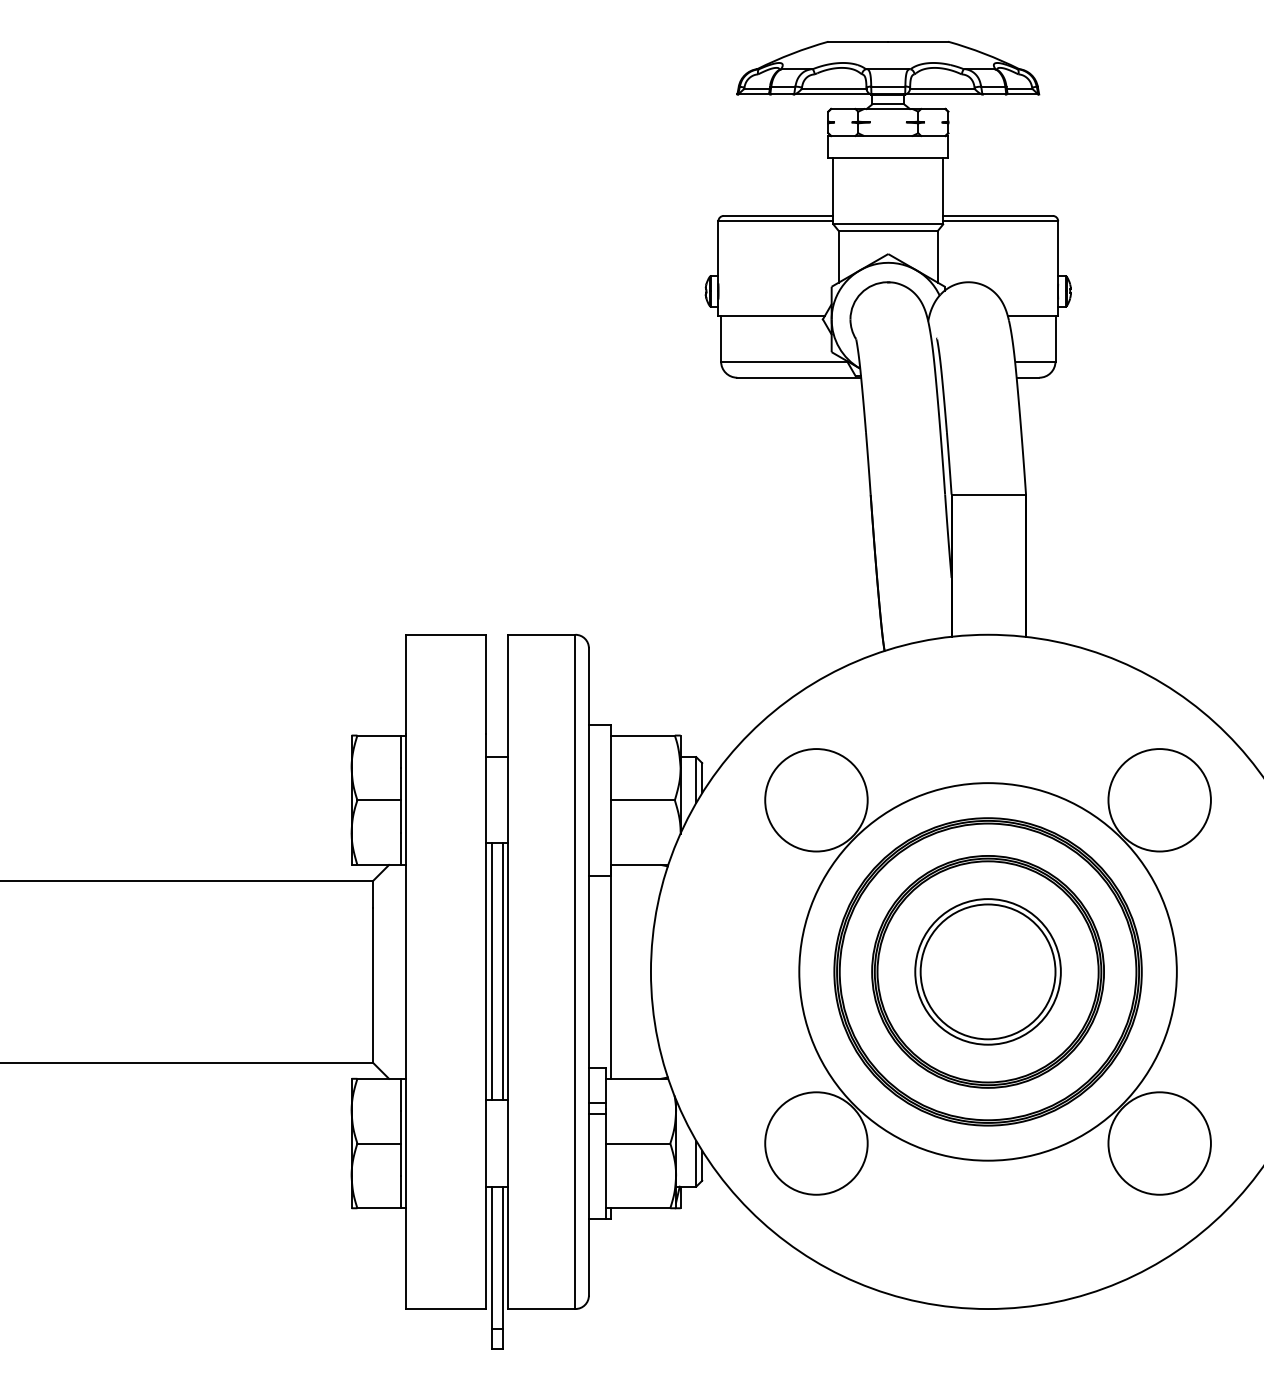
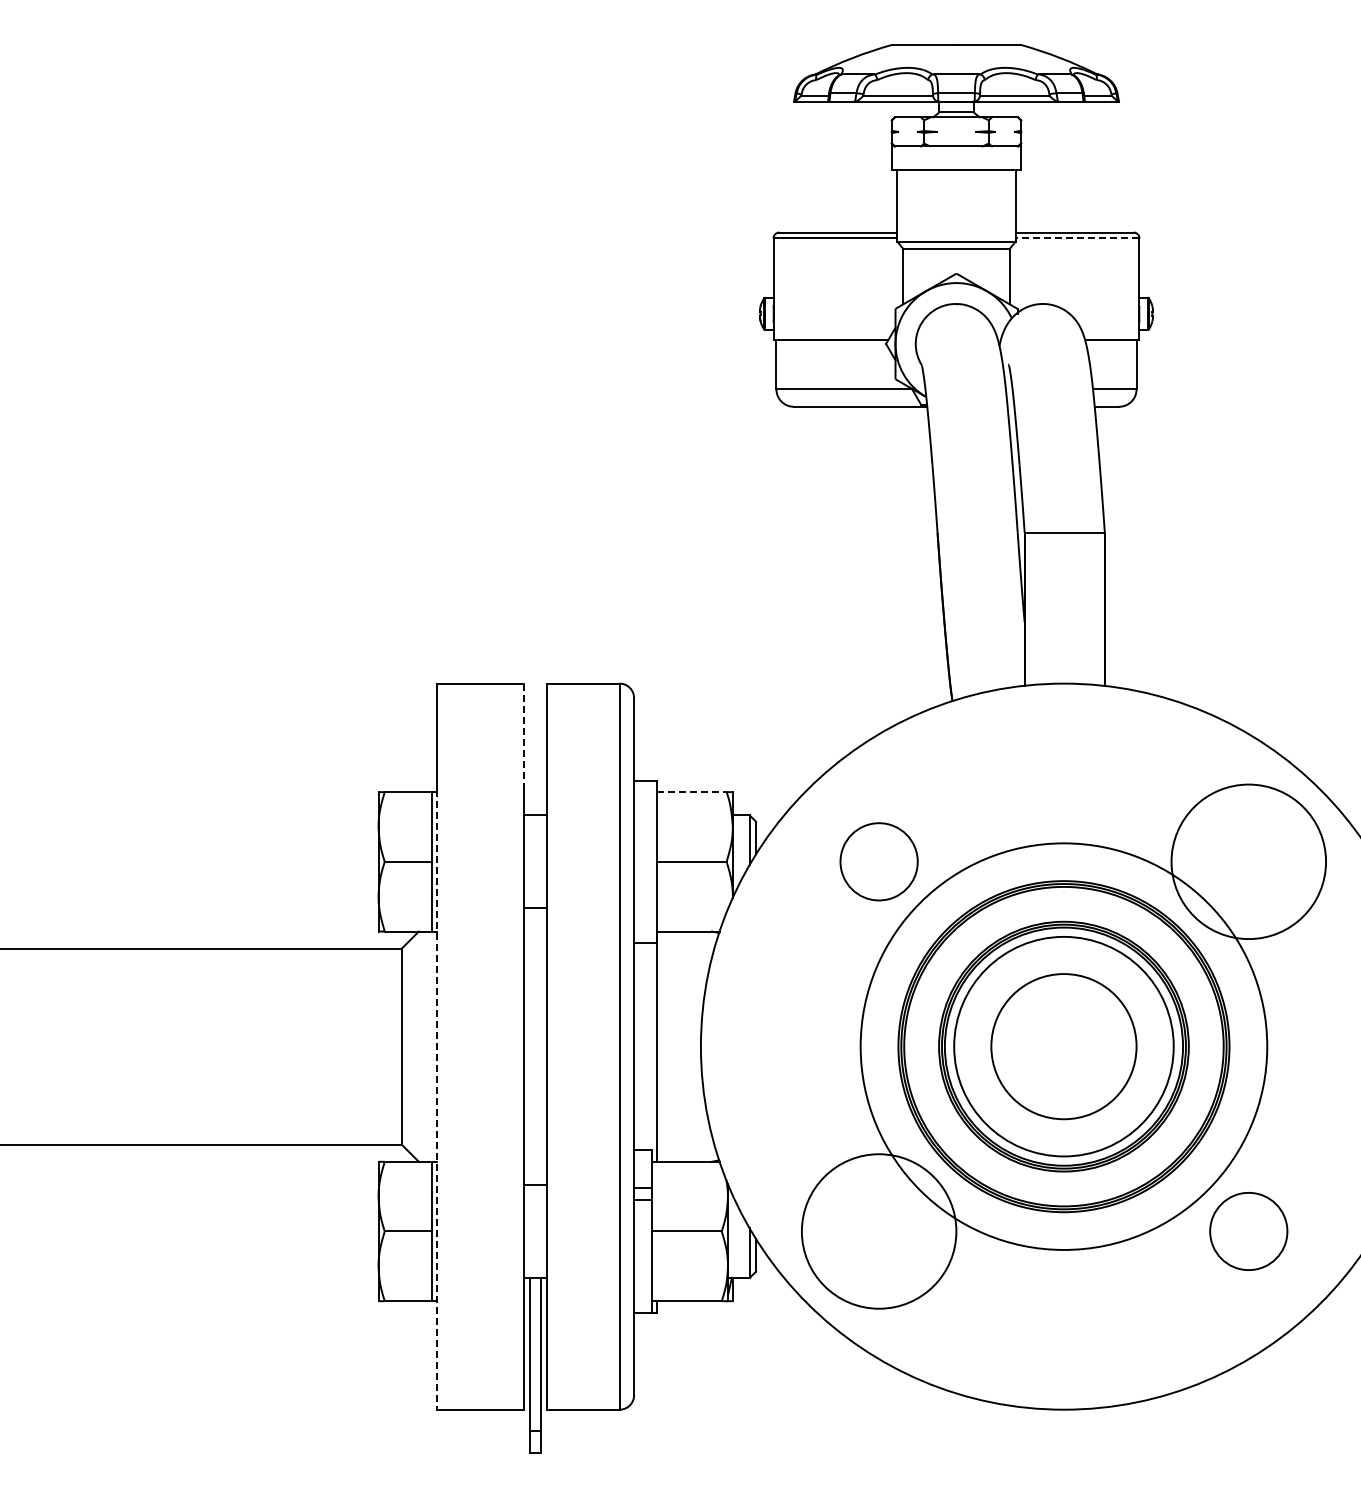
line: (1000, 221) -> (1077, 238), solid -> dashed
line: (486, 684) -> (523, 737), solid -> dashed
line: (643, 735) -> (692, 792), solid -> dashed
circle: (815, 799) -> (878, 861), size x0.7
circle: (1159, 799) -> (1248, 861), size x1.4
line: (491, 971) -> (529, 1046), removed
line: (502, 971) -> (541, 1046), removed
circle: (987, 971) -> (1063, 1046), size x1.4
line: (405, 1020) -> (436, 1099), solid -> dashed
circle: (815, 1143) -> (878, 1231), size x1.4
circle: (1159, 1143) -> (1248, 1231), size x0.7

